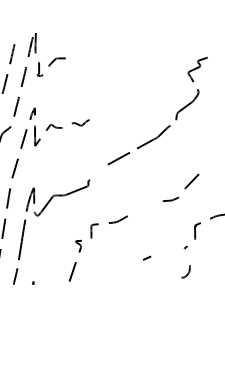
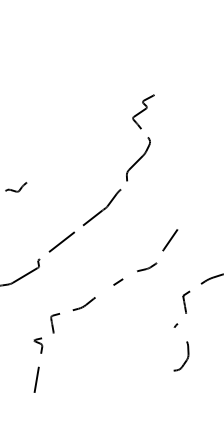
curve: (168, 125) -> (118, 189), moved
line: (146, 257) -> (117, 281), moved
part: (185, 271) -> (180, 356), size x1.67

